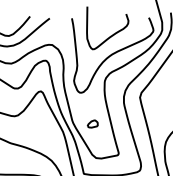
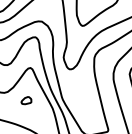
part: (92, 123) -> (26, 100), moved

